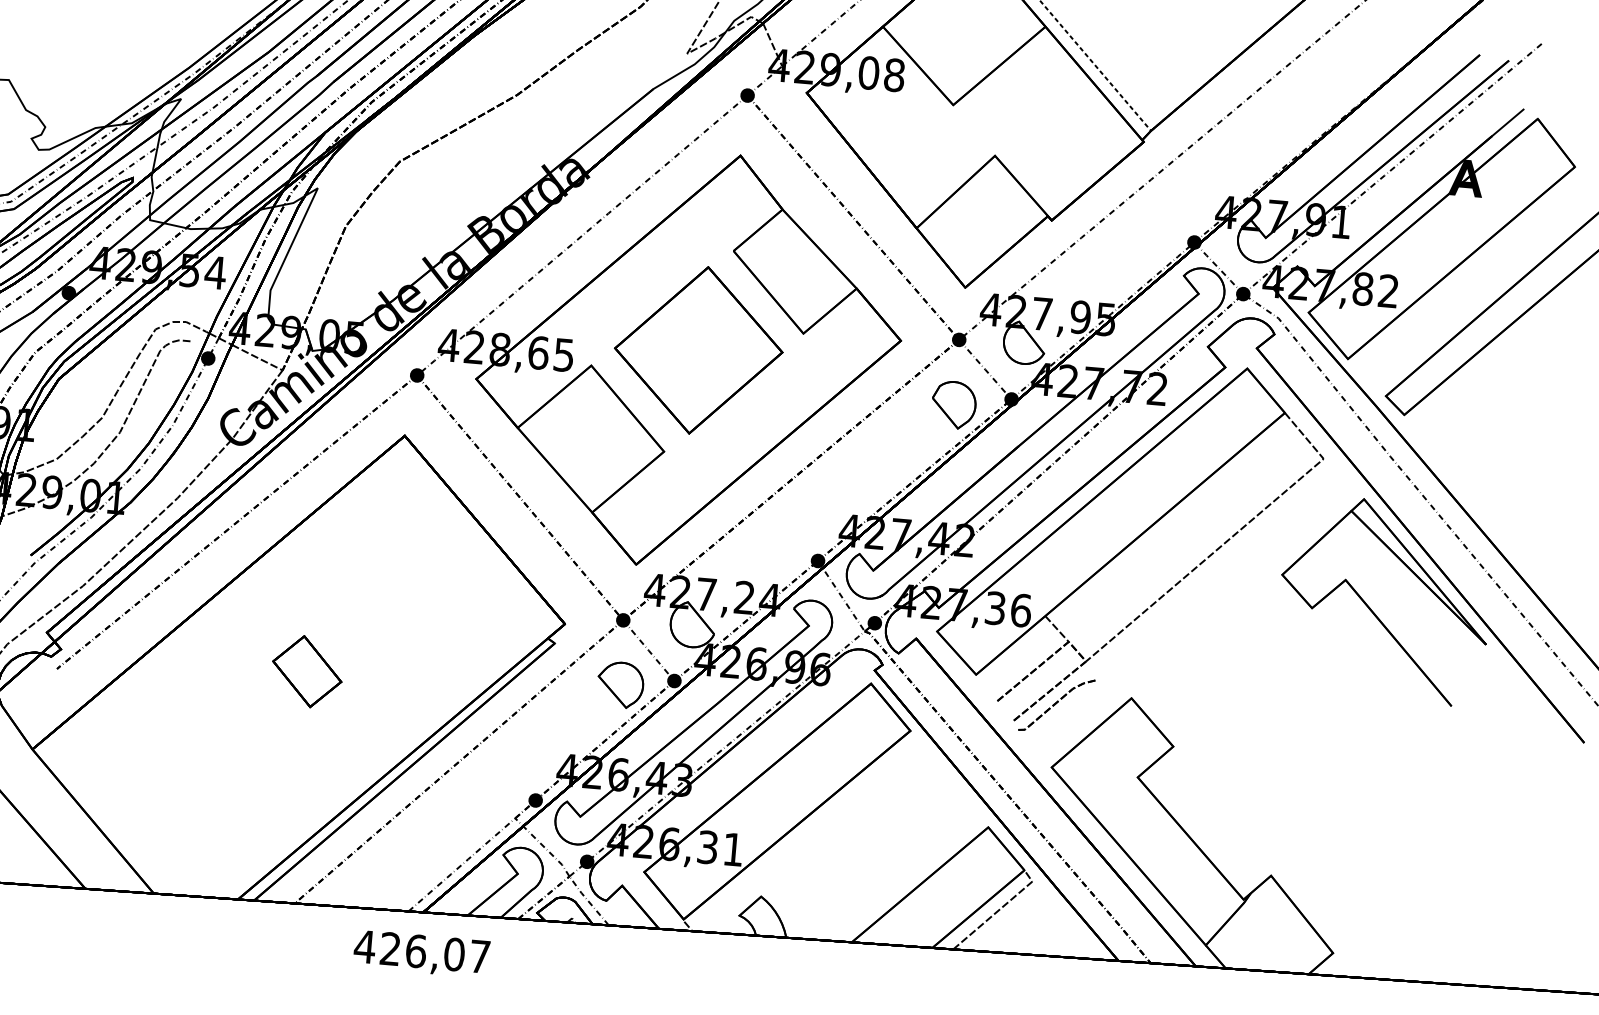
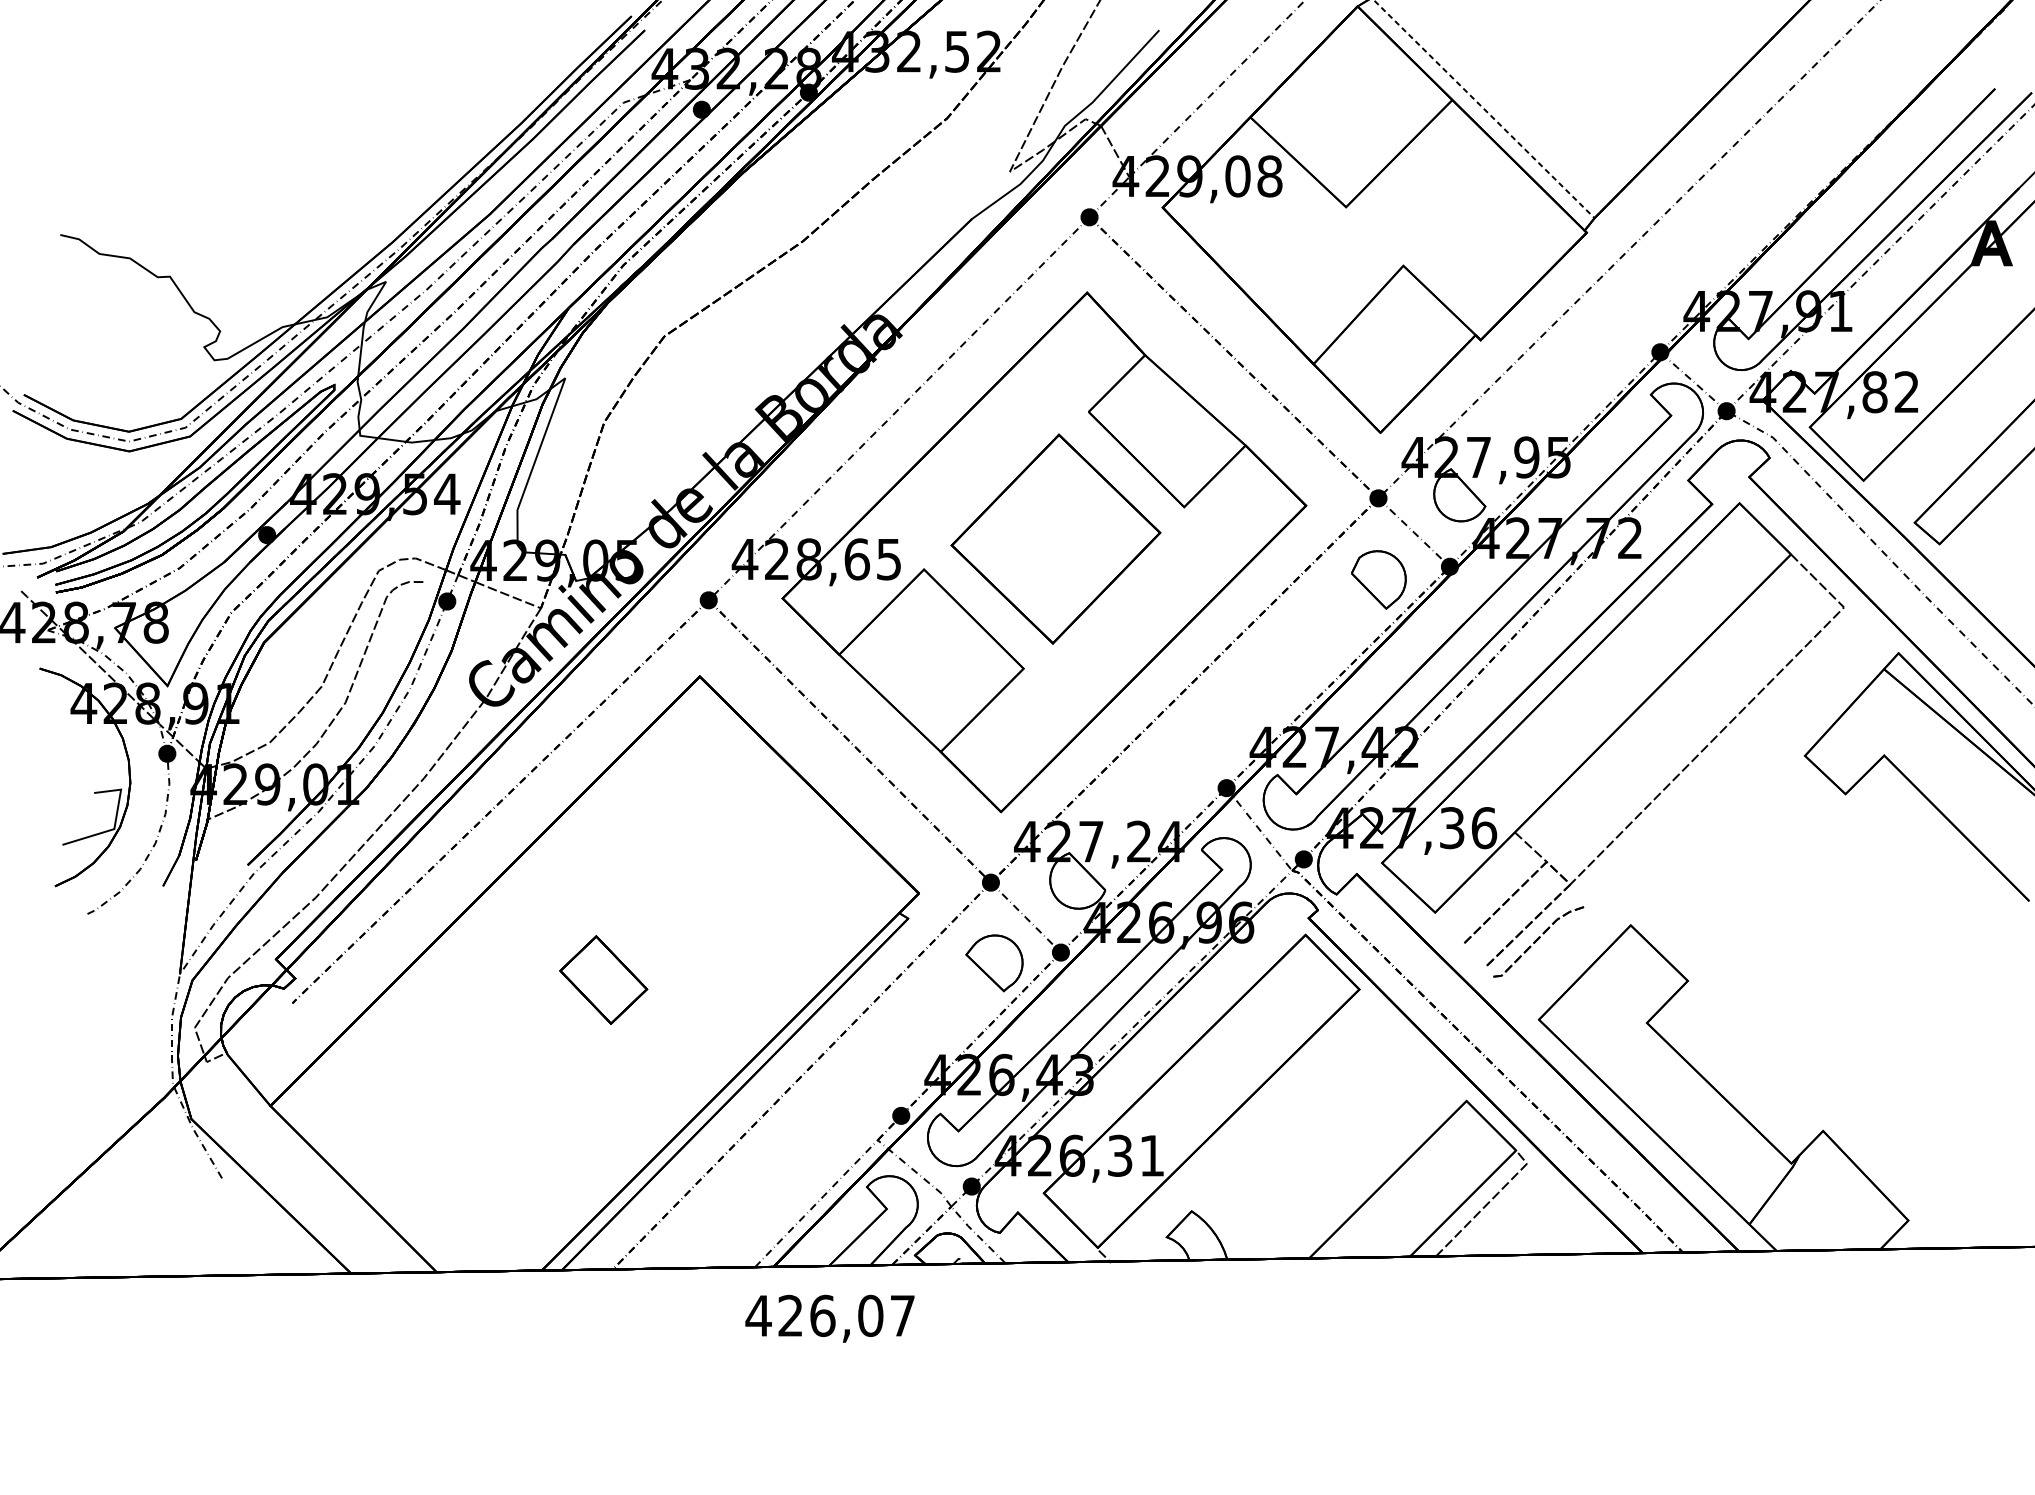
text: (421, 953) -> (829, 1318), moved

